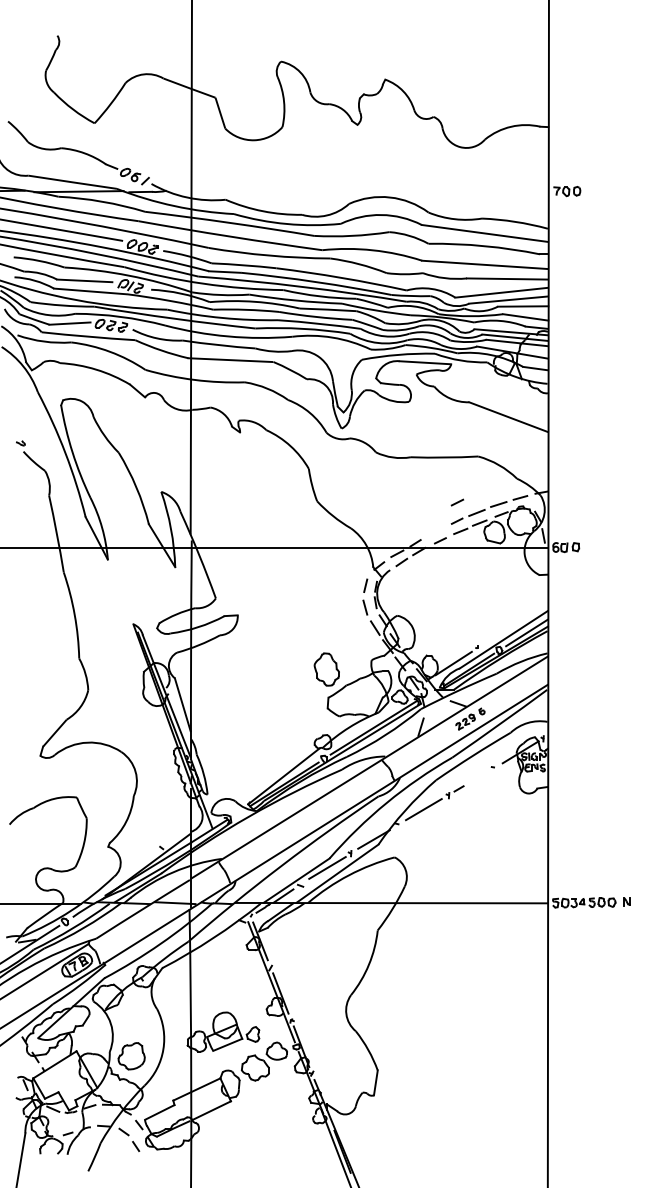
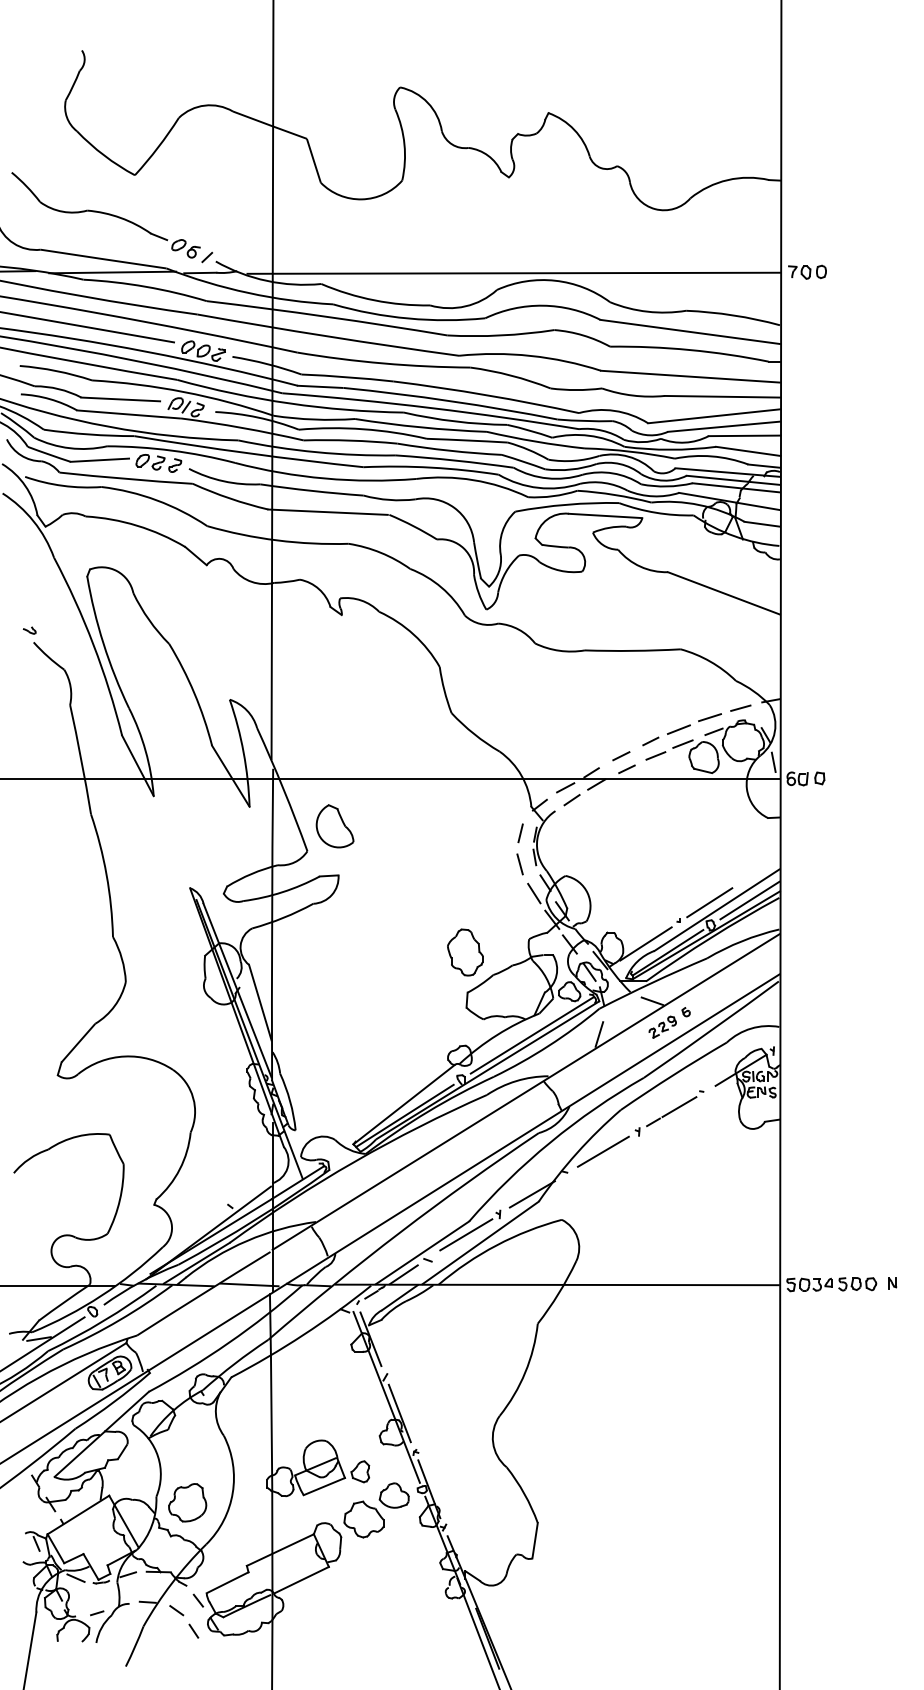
line: (360, 191) -> (513, 272), added
line: (457, 502) -> (621, 756), moved
part: (235, 580) -> (335, 825), added
line: (498, 634) -> (709, 902), added
line: (477, 778) -> (679, 1107), added

